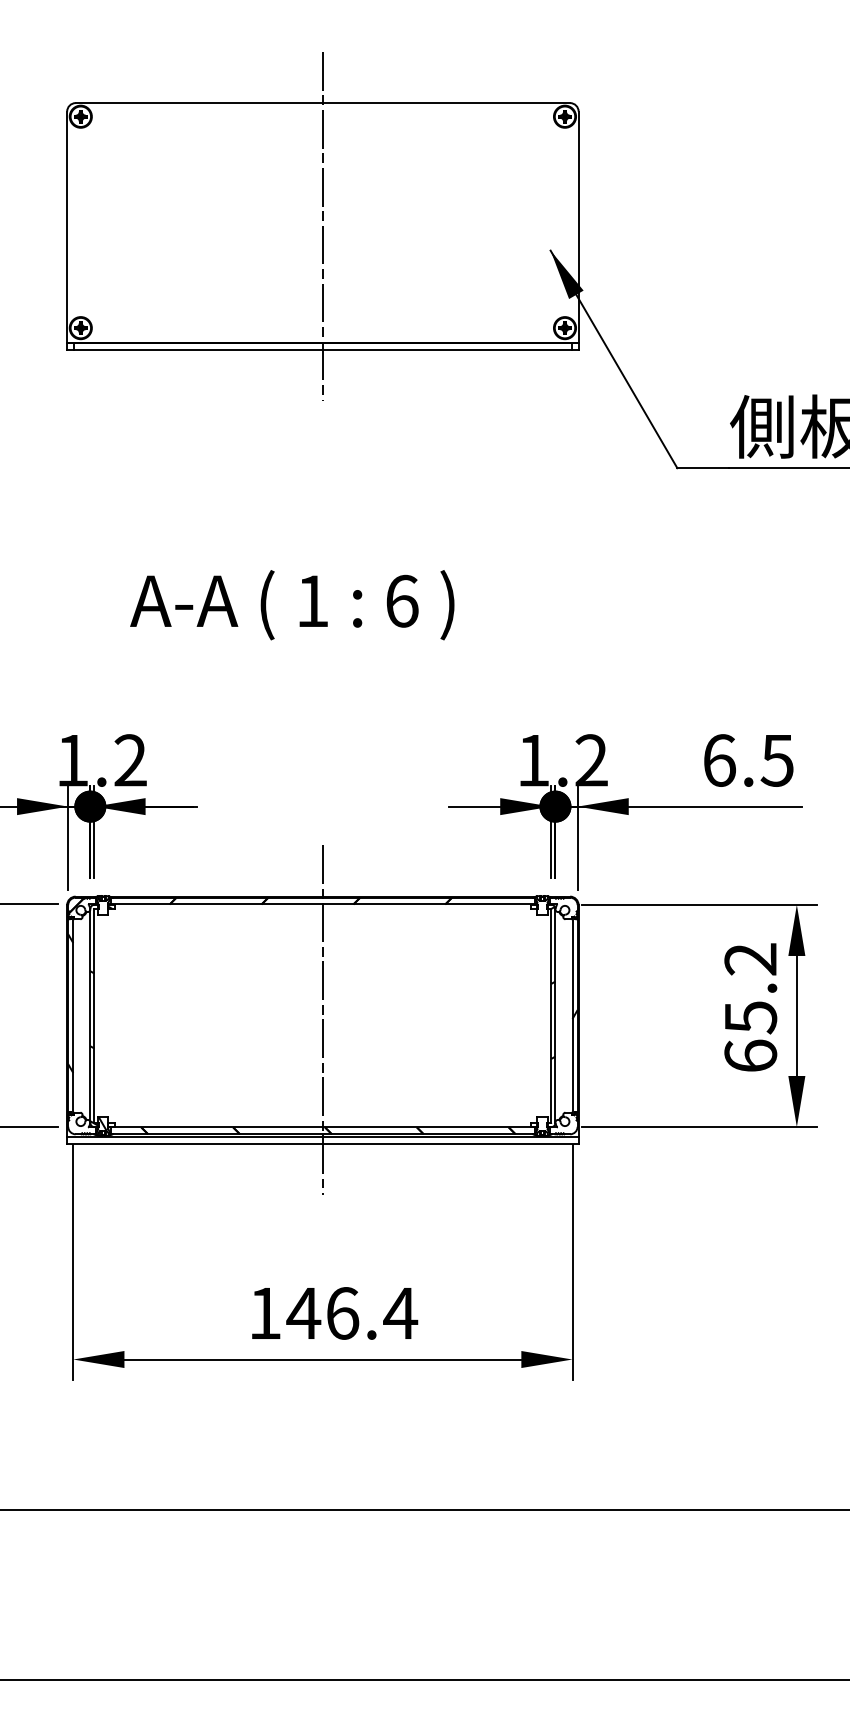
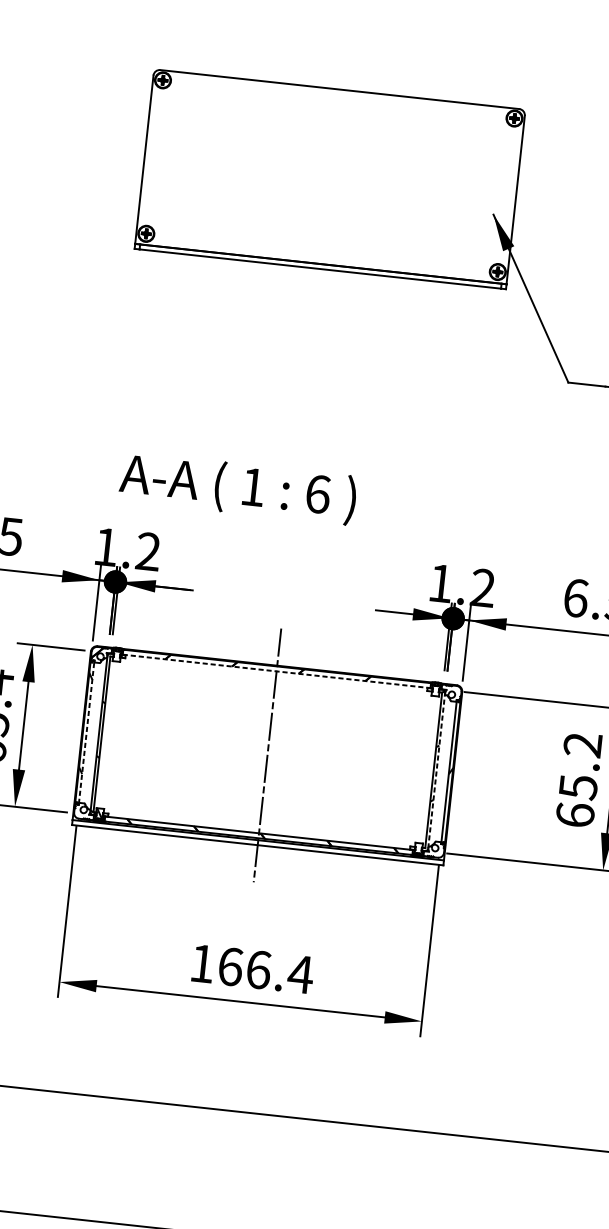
line: (322, 226) -> (329, 179), removed
text: (292, 605) -> (238, 488), moved
line: (322, 904) -> (276, 671), solid -> dashed
line: (73, 1015) -> (86, 732), solid -> dashed
line: (555, 1015) -> (436, 770), solid -> dashed
text: (303, 1313) -> (230, 966), 146.4 -> 166.4

